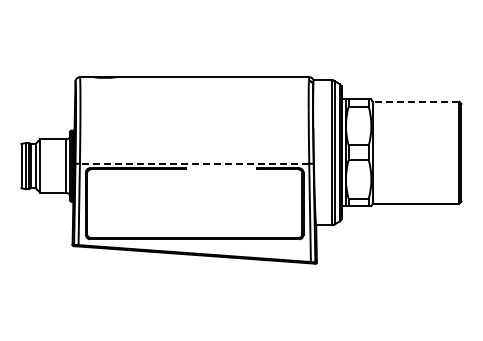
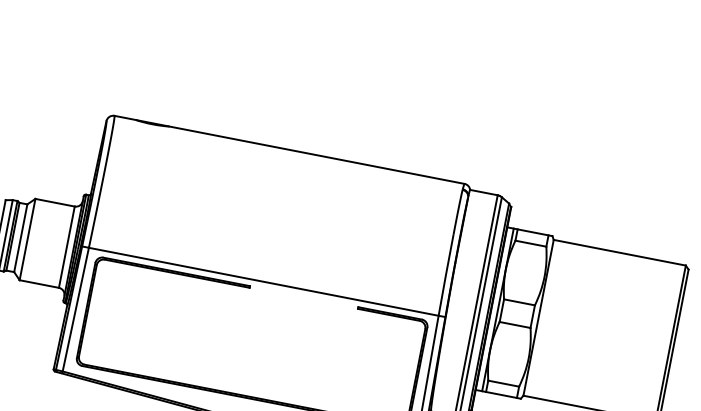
line: (415, 101) -> (619, 252), dashed -> solid
line: (194, 163) -> (263, 281), dashed -> solid

